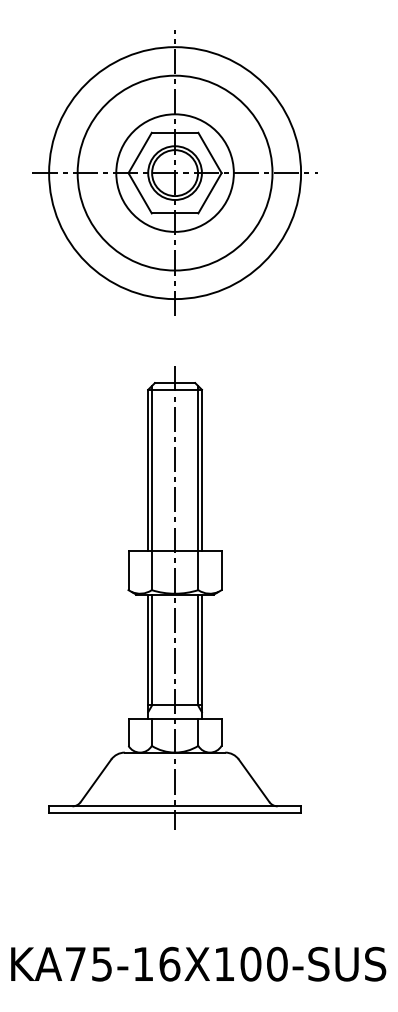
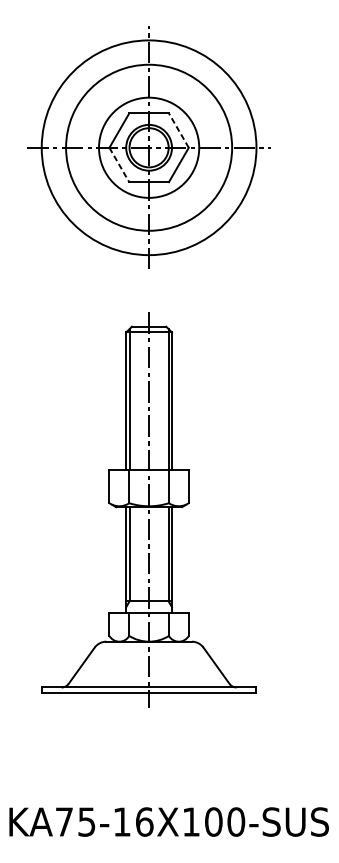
line: (209, 152) -> (178, 130), solid -> dashed
line: (140, 193) -> (119, 165), solid -> dashed

